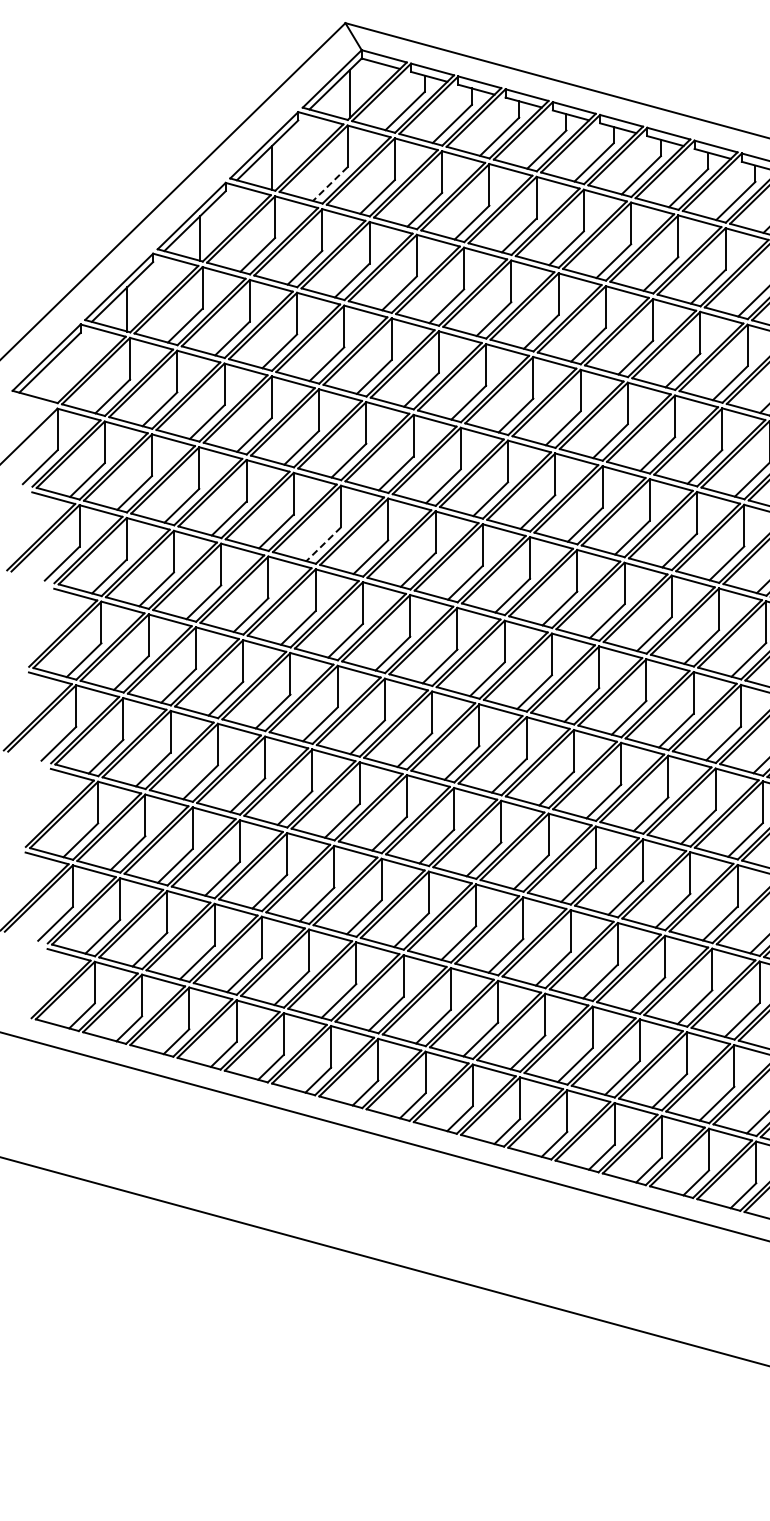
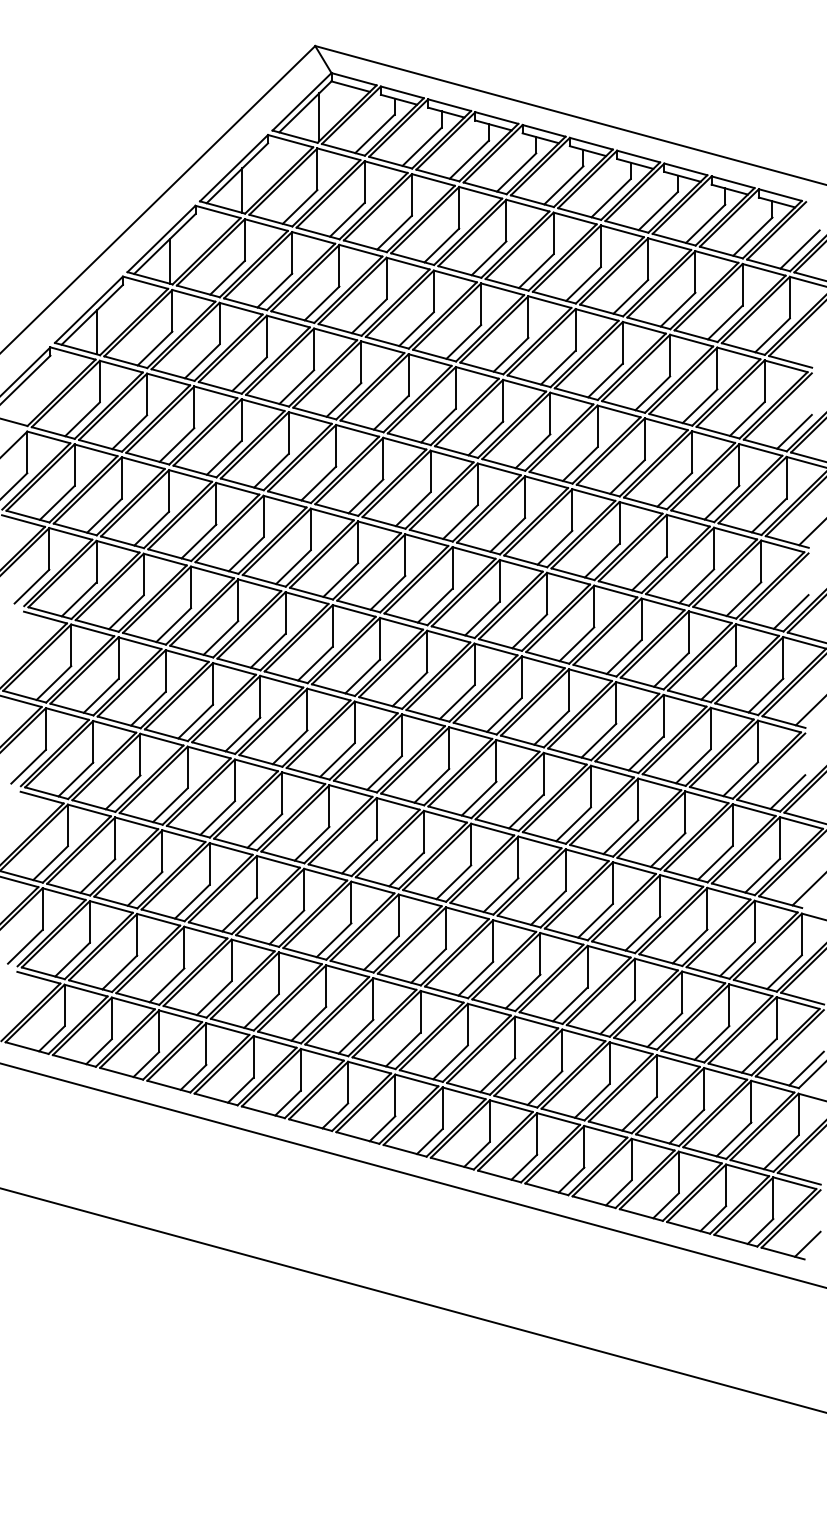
line: (329, 184) -> (299, 207), dashed -> solid
line: (323, 544) -> (293, 567), dashed -> solid

